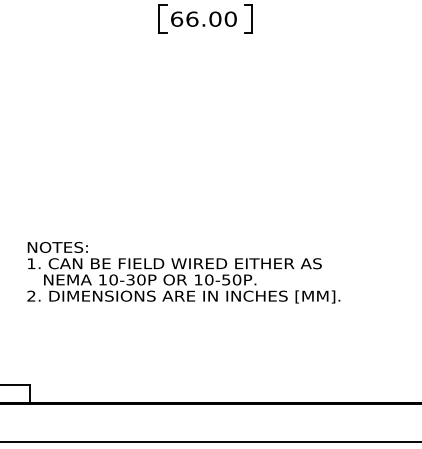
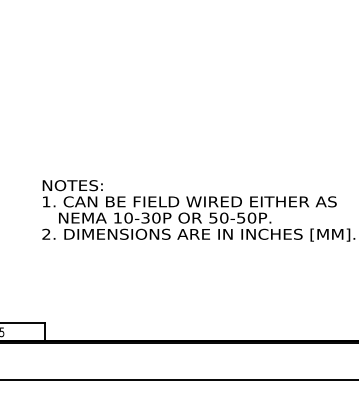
text: (198, 279) -> (213, 217), 10-50P. -> 50-50P.

